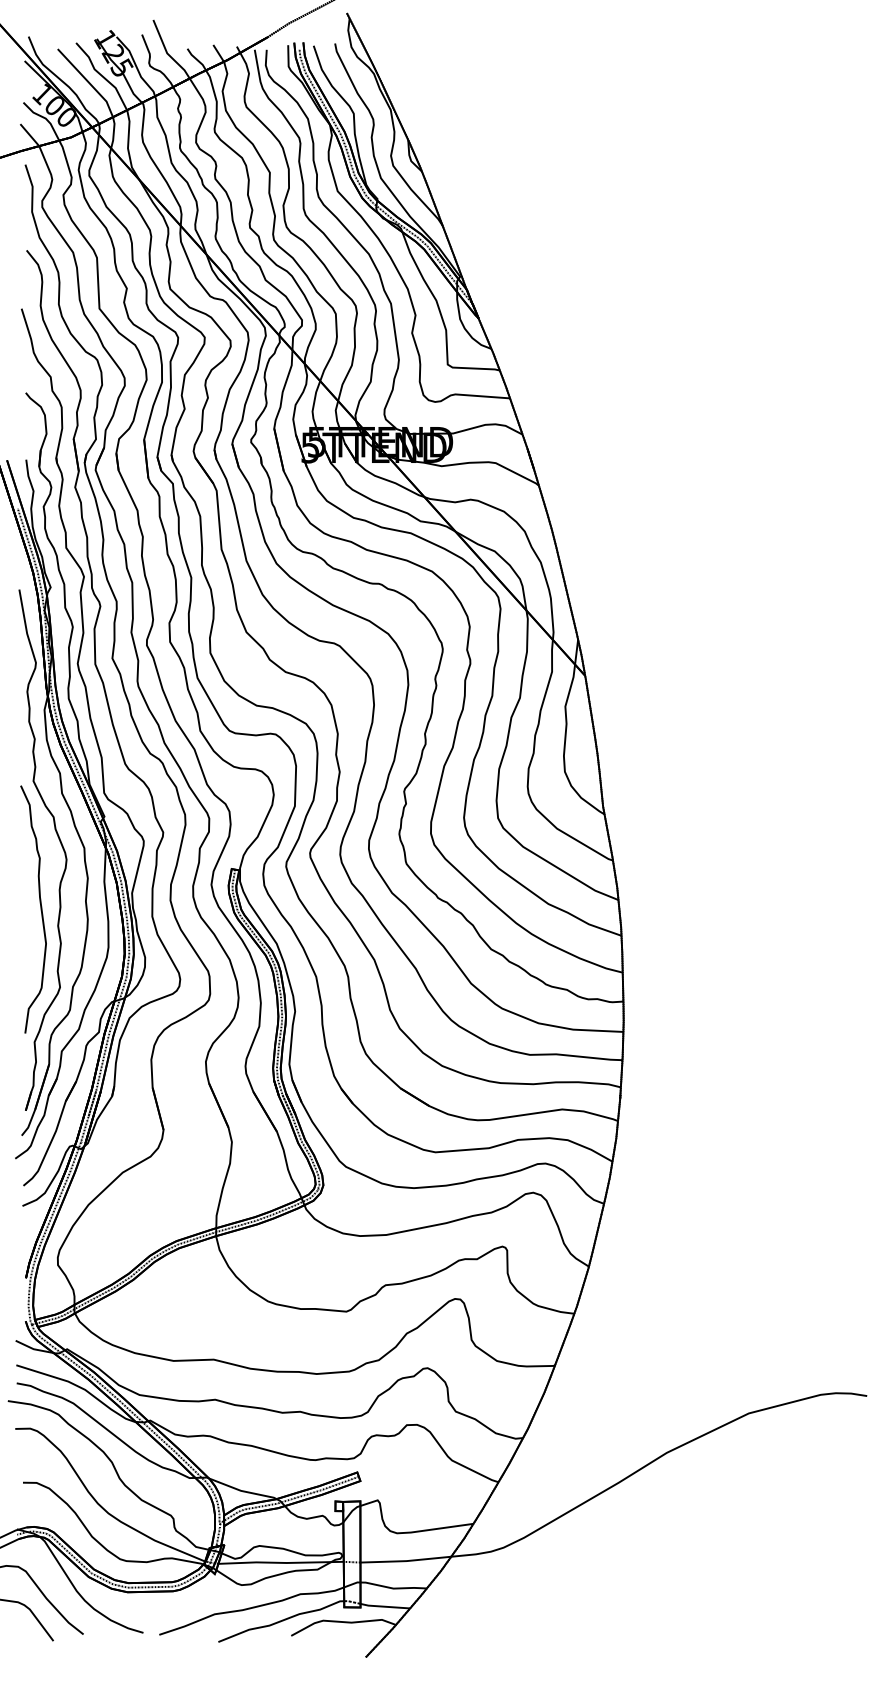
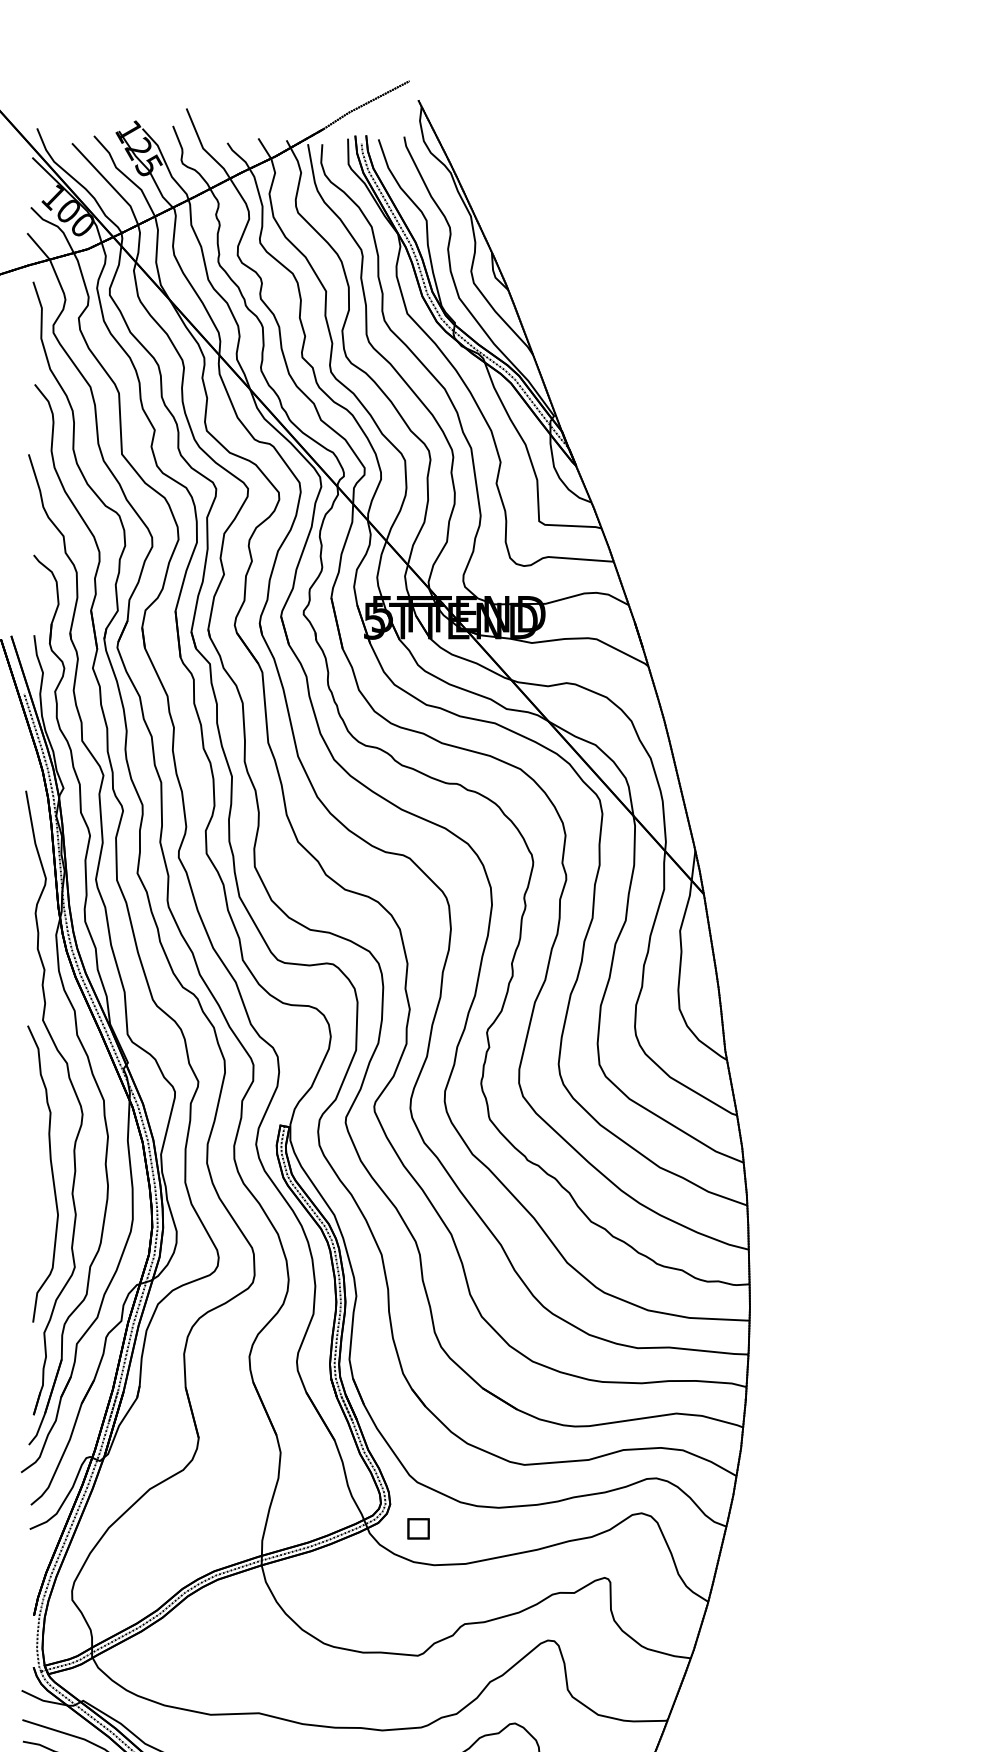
part: (346, 1205) -> (417, 1528), added

